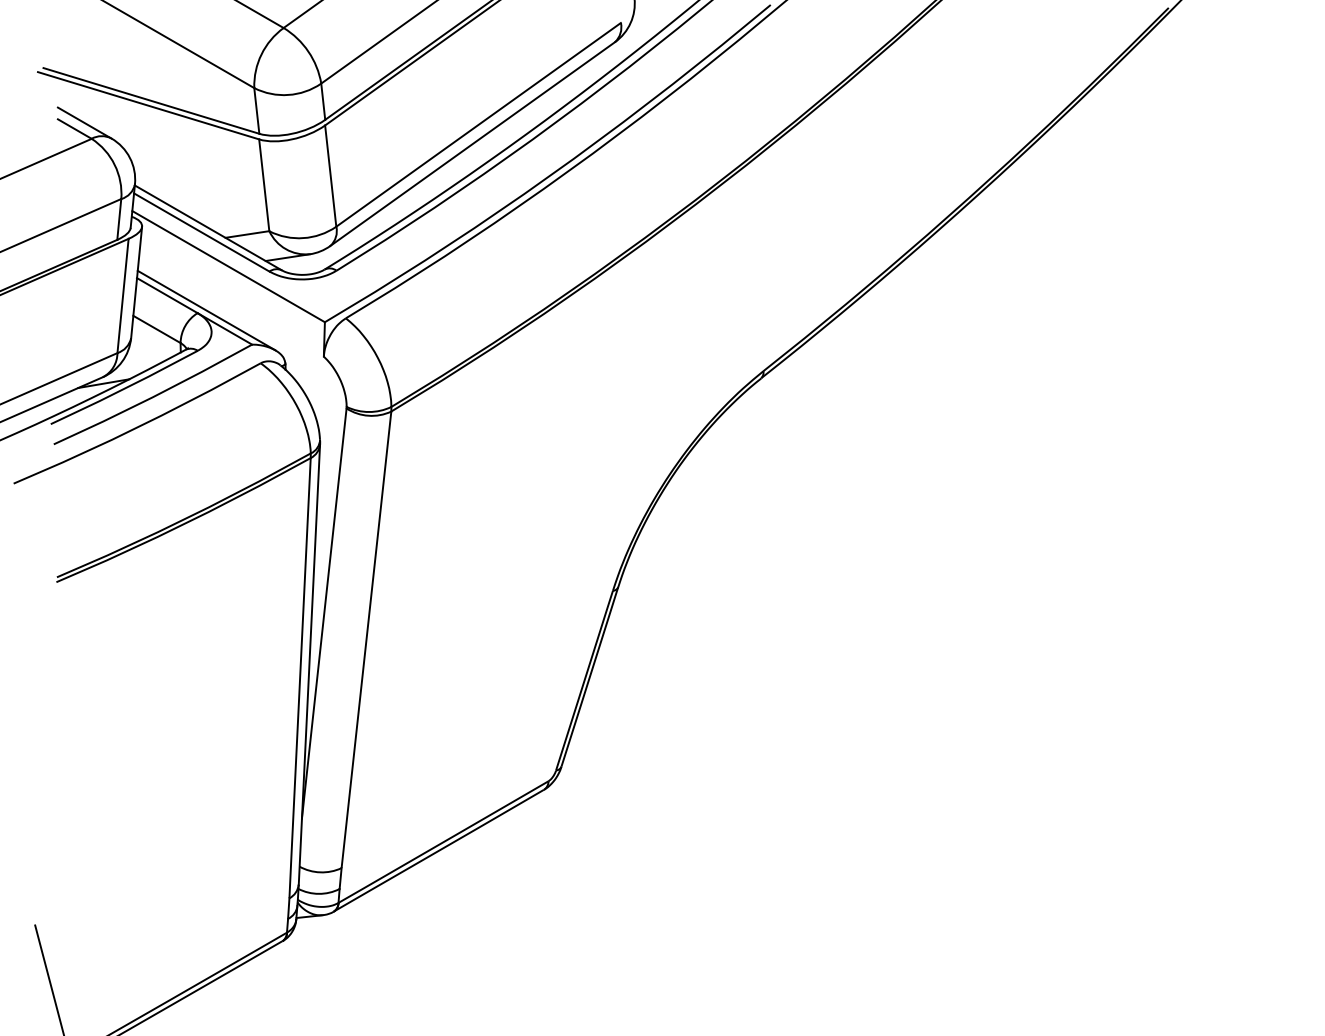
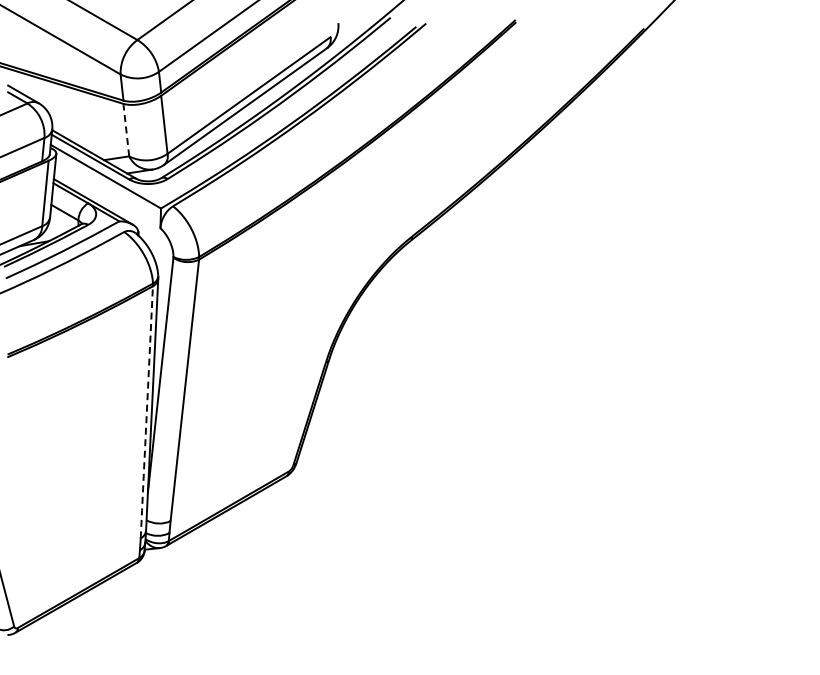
line: (264, 184) -> (126, 129), solid -> dashed
line: (299, 676) -> (146, 411), solid -> dashed

